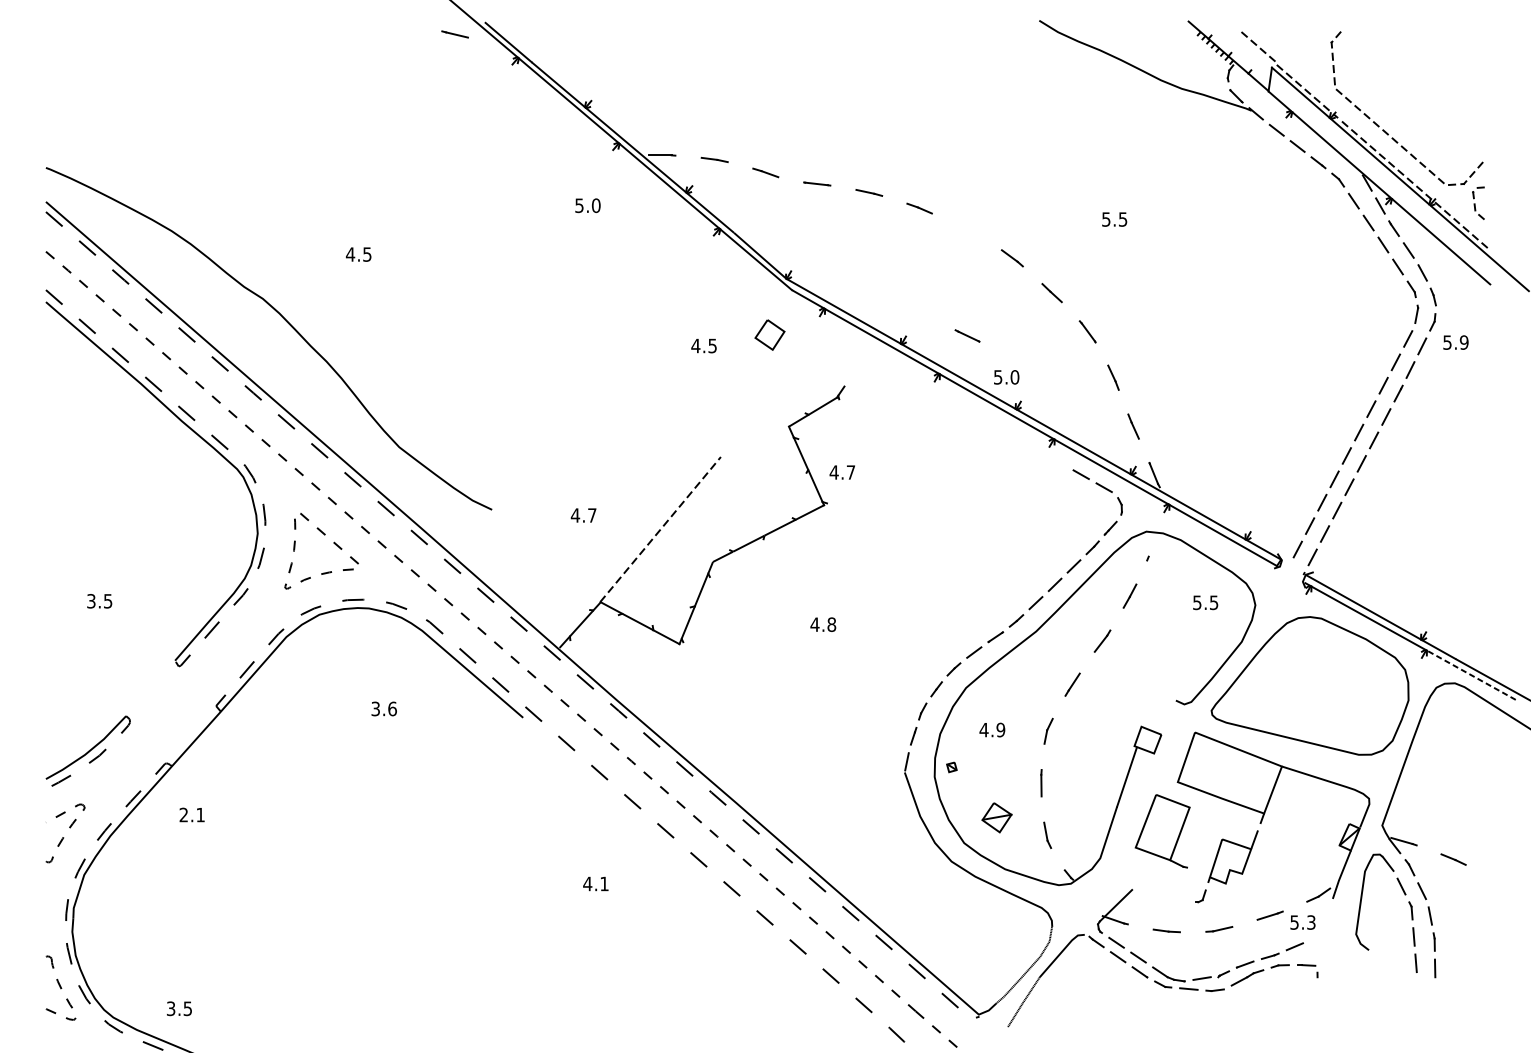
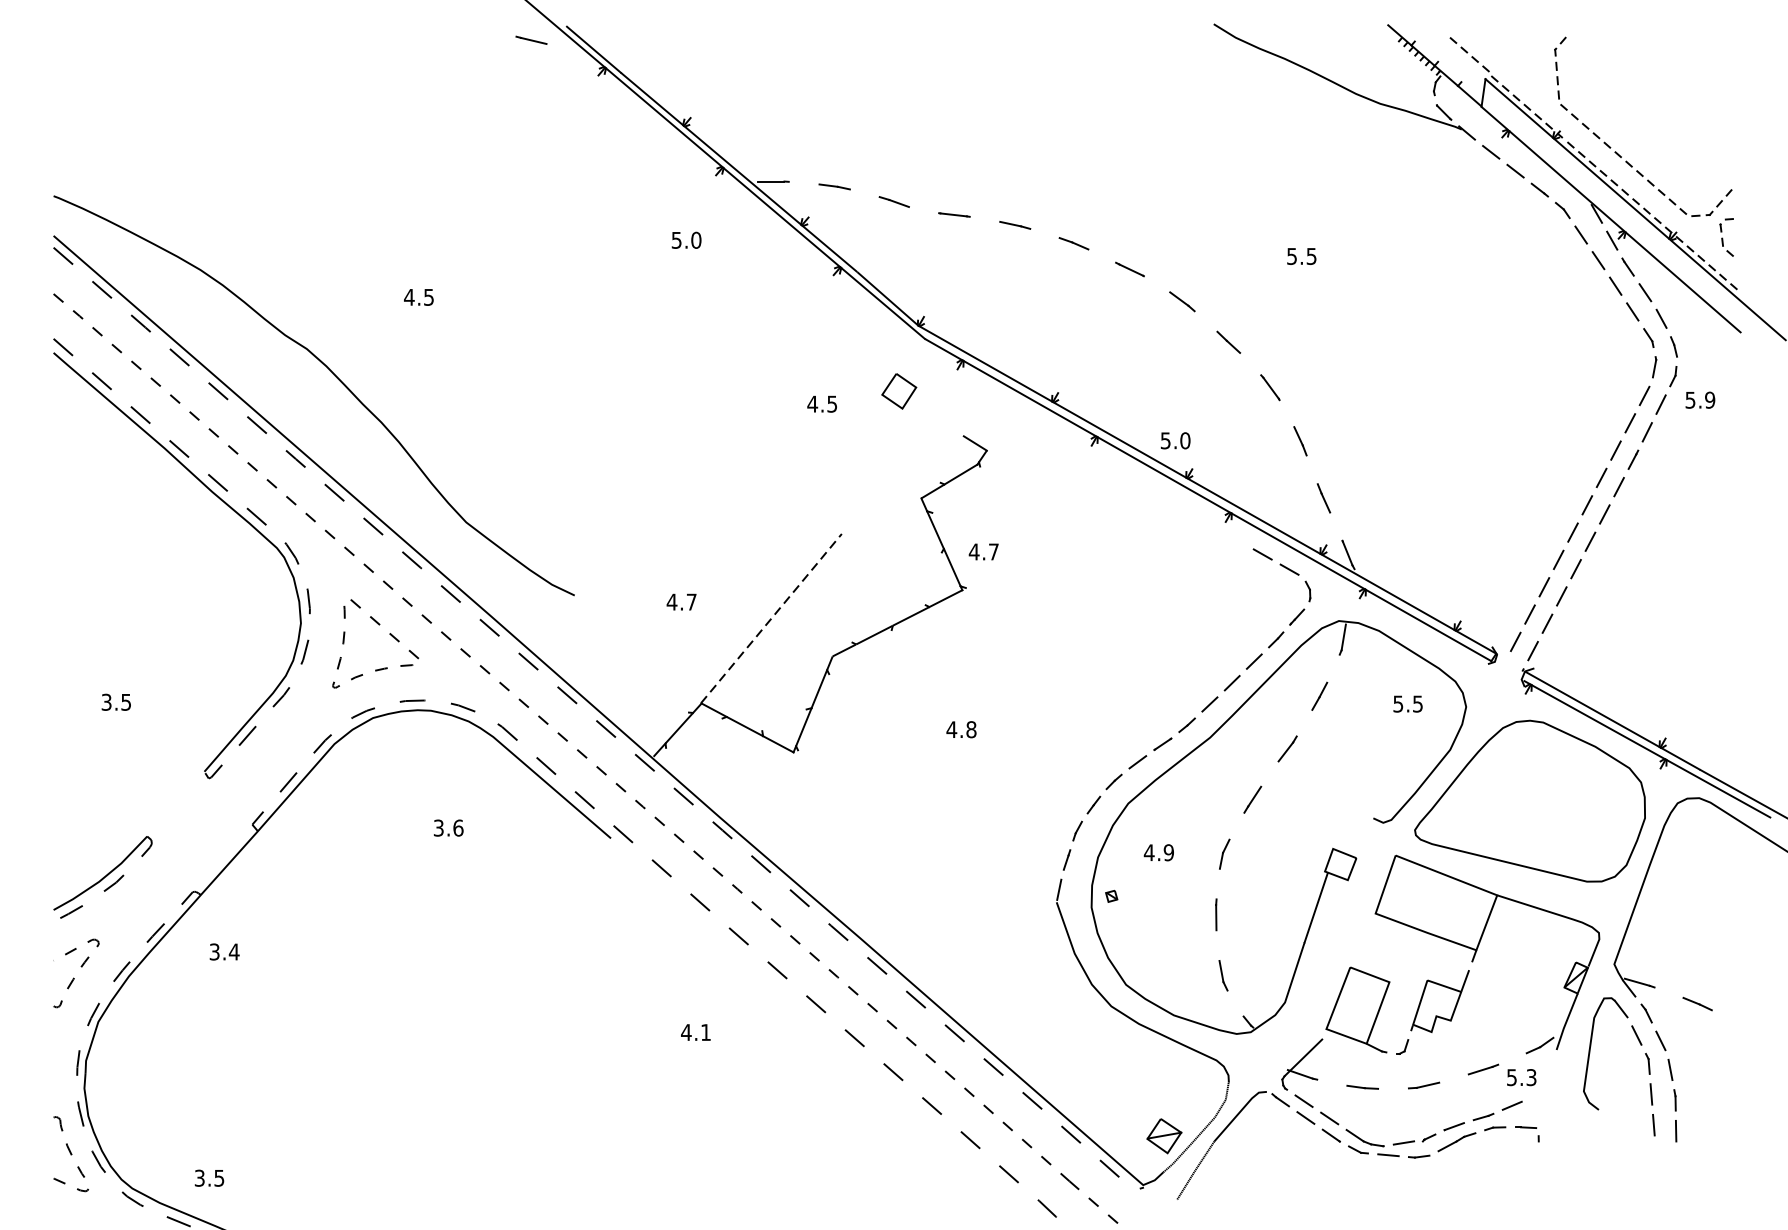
line: (967, 335) -> (1129, 269), moved
line: (834, 379) -> (974, 443), added
line: (1150, 545) -> (1343, 637), added
line: (1471, 675) -> (1718, 788), dashed -> solid
text: (192, 814) -> (224, 951), 2.1 -> 3.4
part: (997, 818) -> (1164, 1136), moved
part: (1162, 830) -> (1357, 1009), moved

